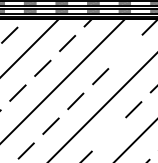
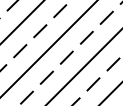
line: (125, 51) -> (106, 17), added
line: (108, 134) -> (93, 84), added

